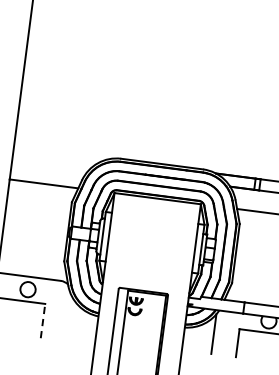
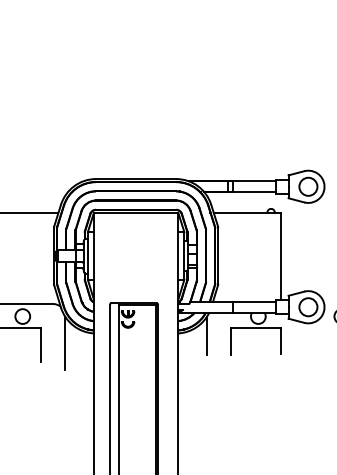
line: (43, 320) -> (41, 344), dashed -> solid
line: (68, 321) -> (65, 342), added

